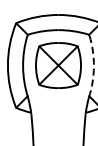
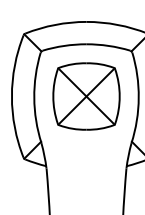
arc: (93, 66) -> (138, 97), dashed -> solid

